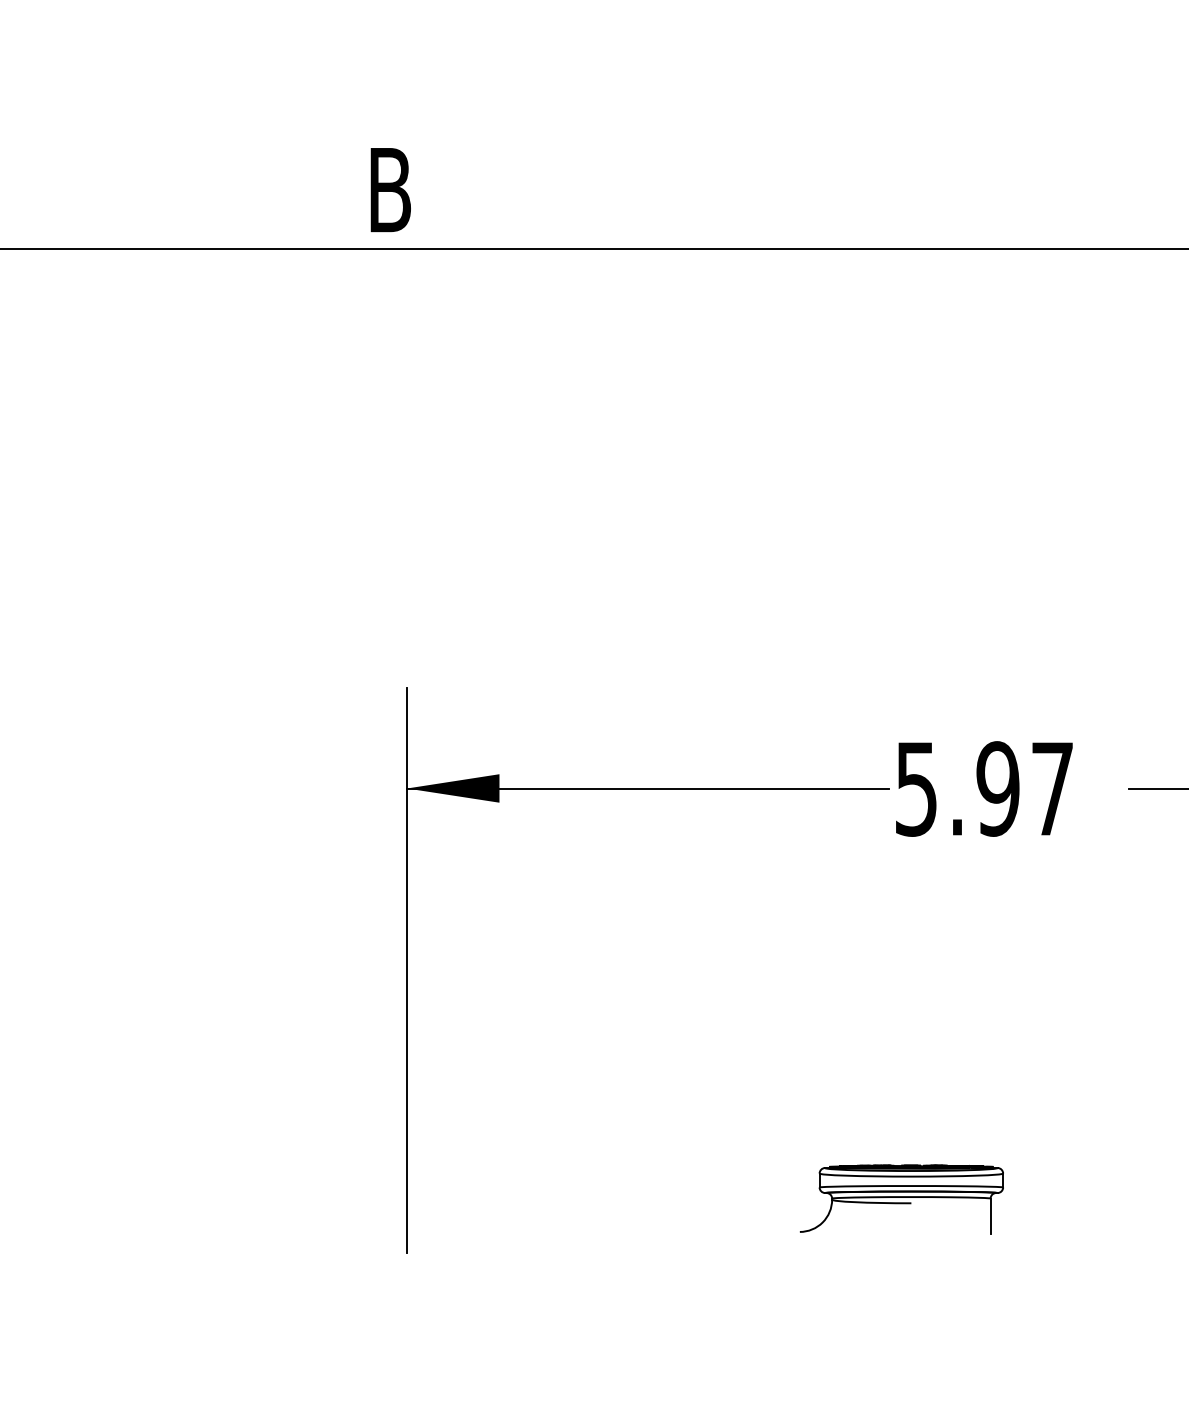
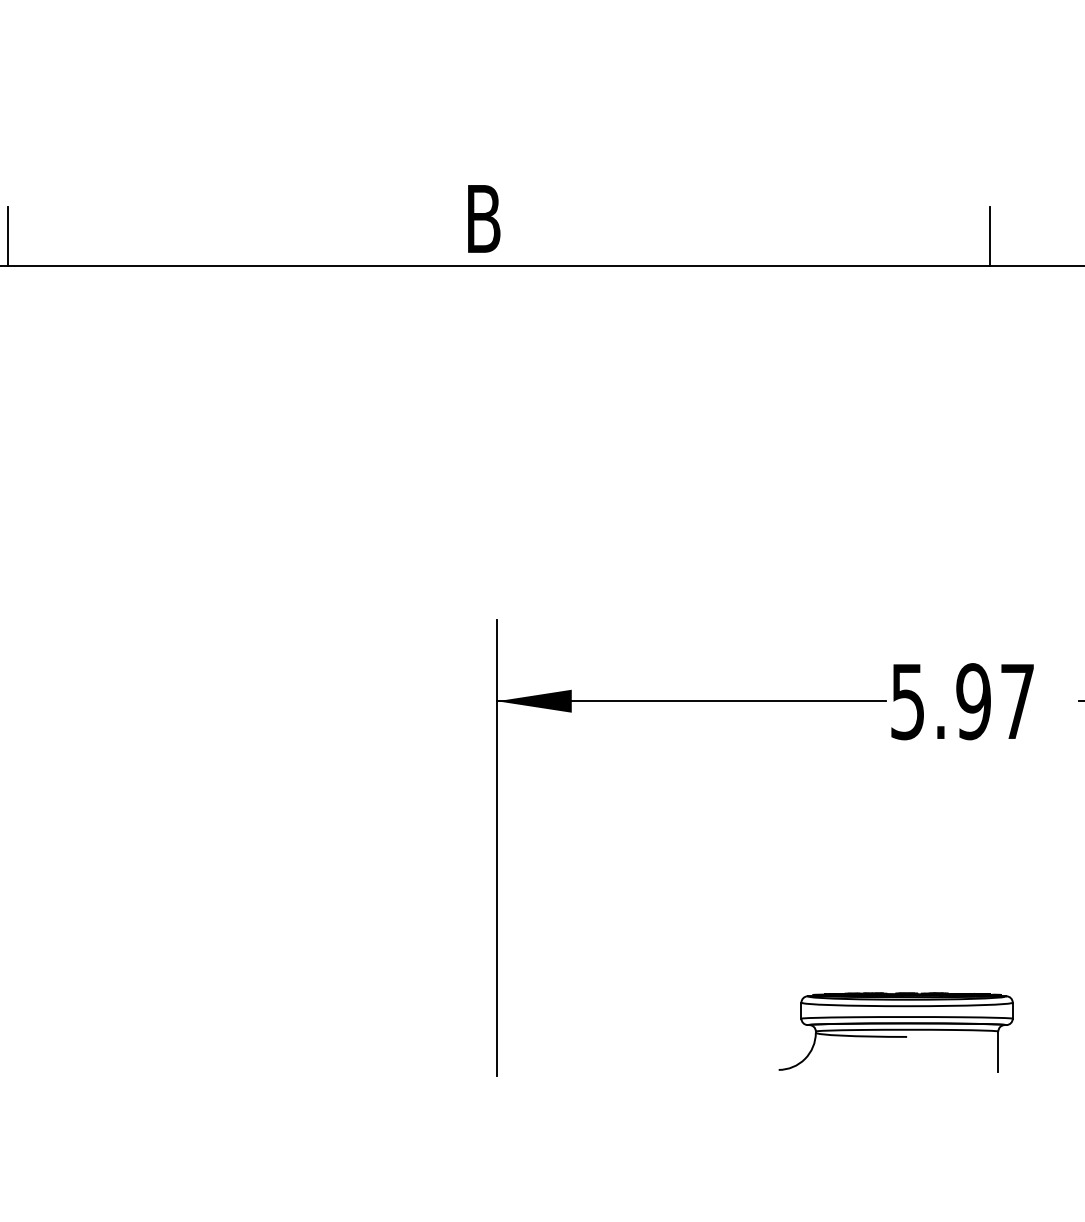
line: (1018, 211) -> (990, 236), added
part: (901, 1199) -> (895, 1032), size x1.43

